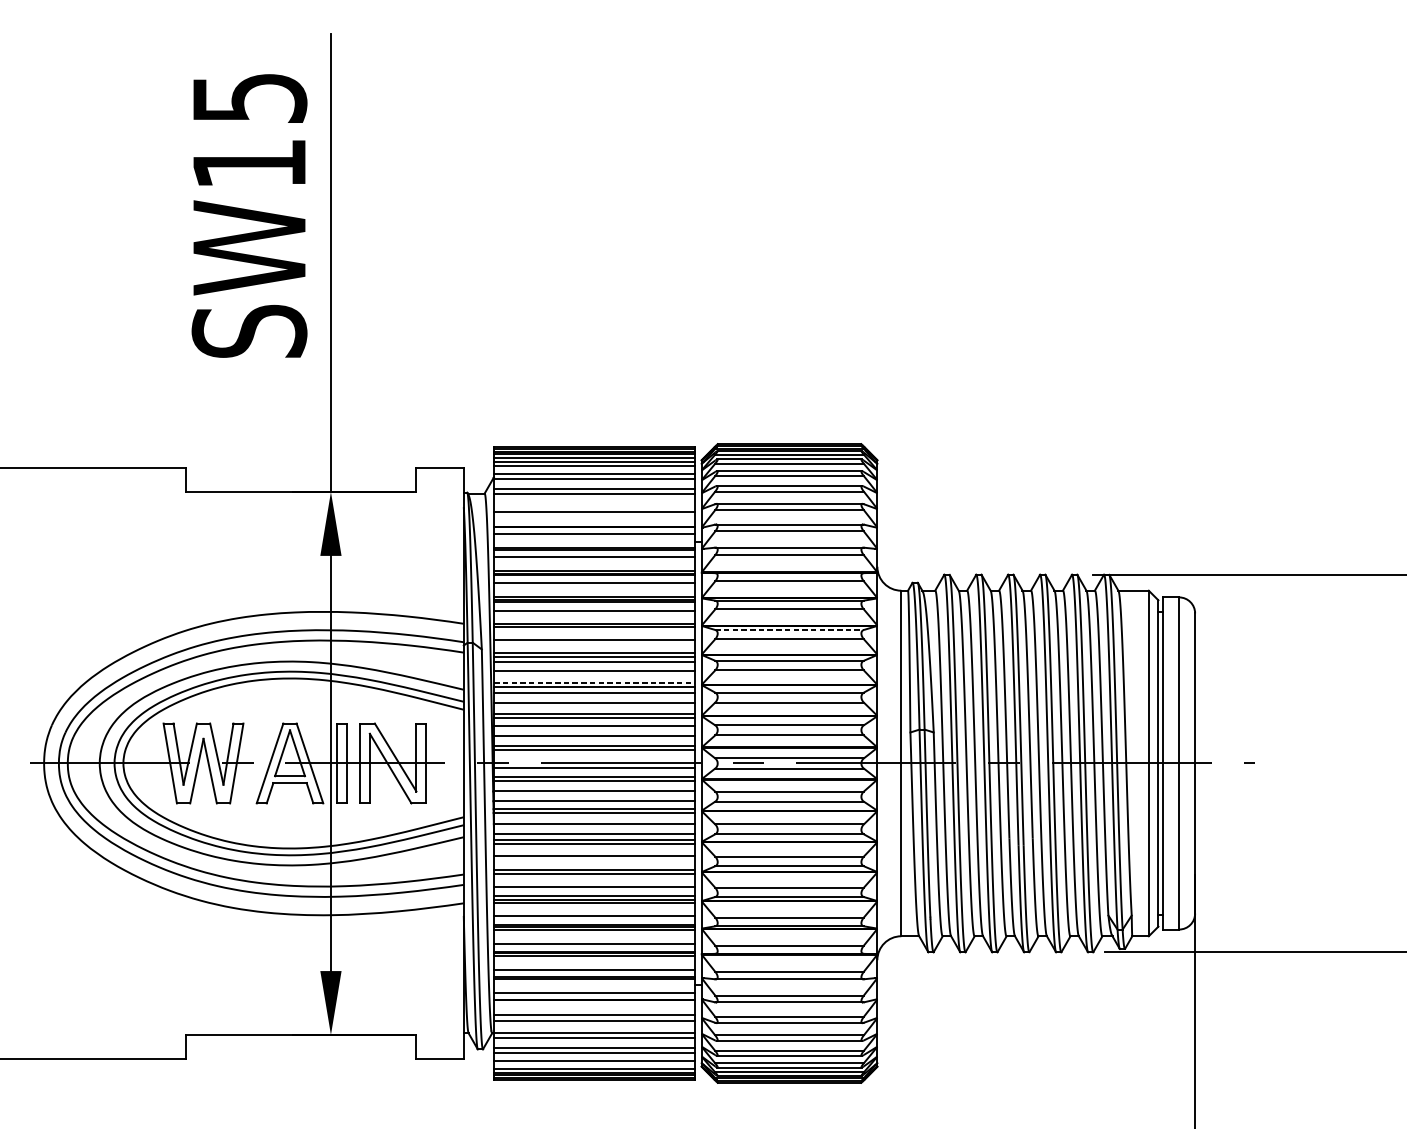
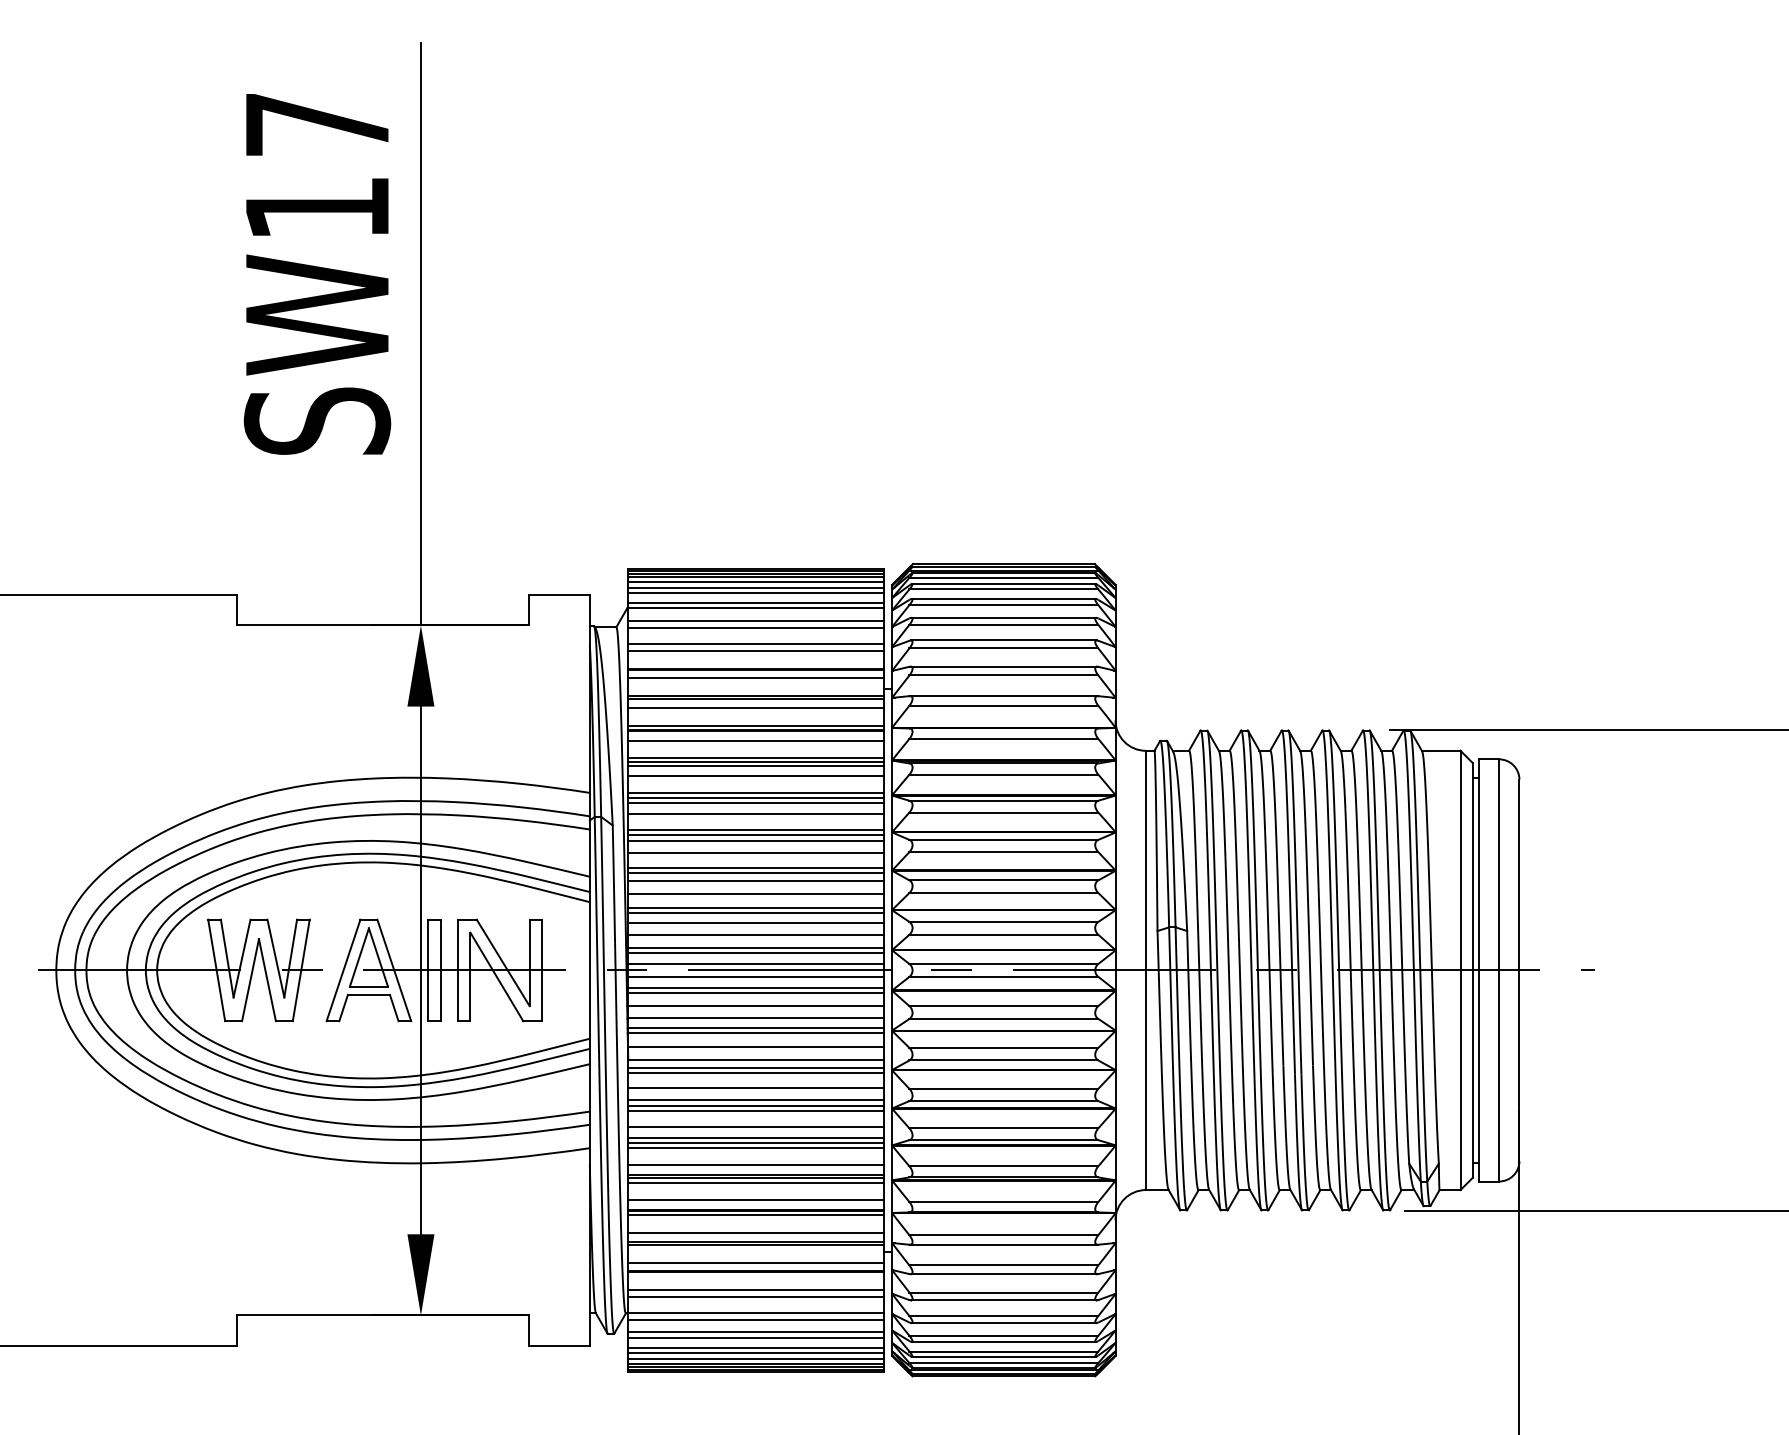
text: (250, 98) -> (318, 125), SW15 -> SW17
line: (594, 506) -> (756, 643), added
line: (790, 629) -> (1004, 800), dashed -> solid
line: (594, 631) -> (756, 802), added
line: (594, 683) -> (756, 868), dashed -> solid
line: (594, 758) -> (756, 964), added
line: (594, 865) -> (756, 1099), added
line: (594, 1064) -> (756, 1353), added

